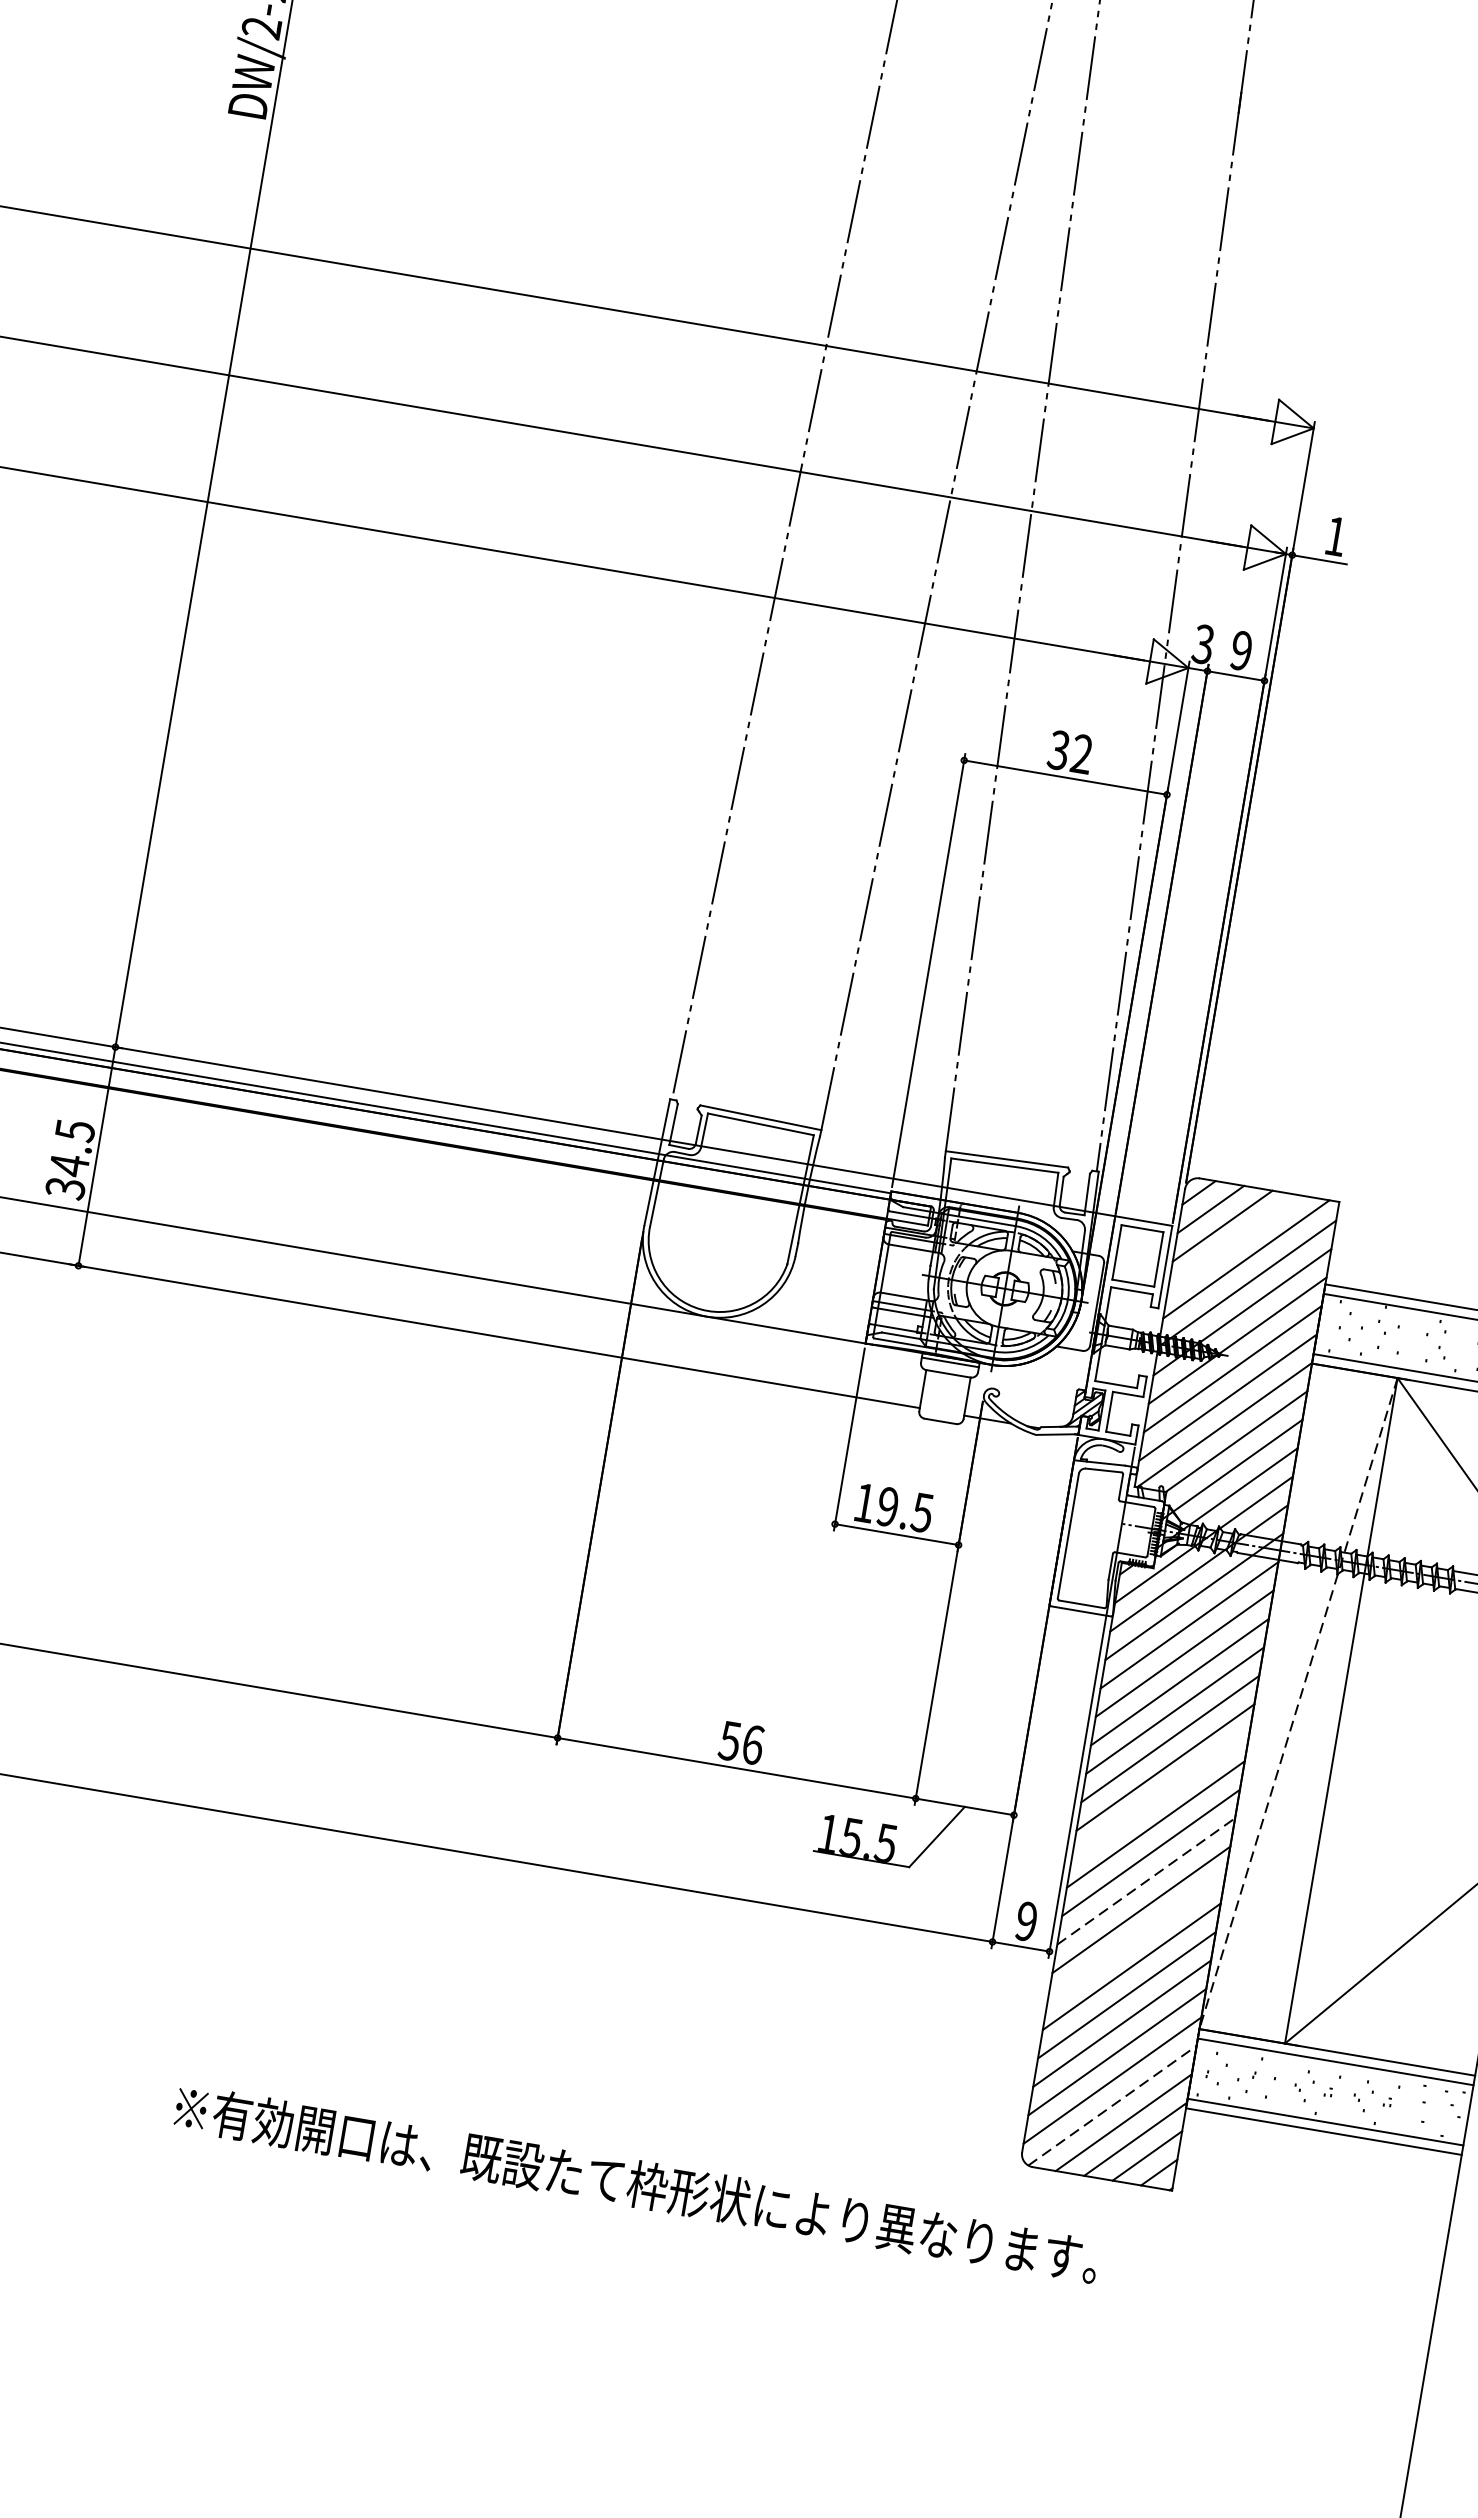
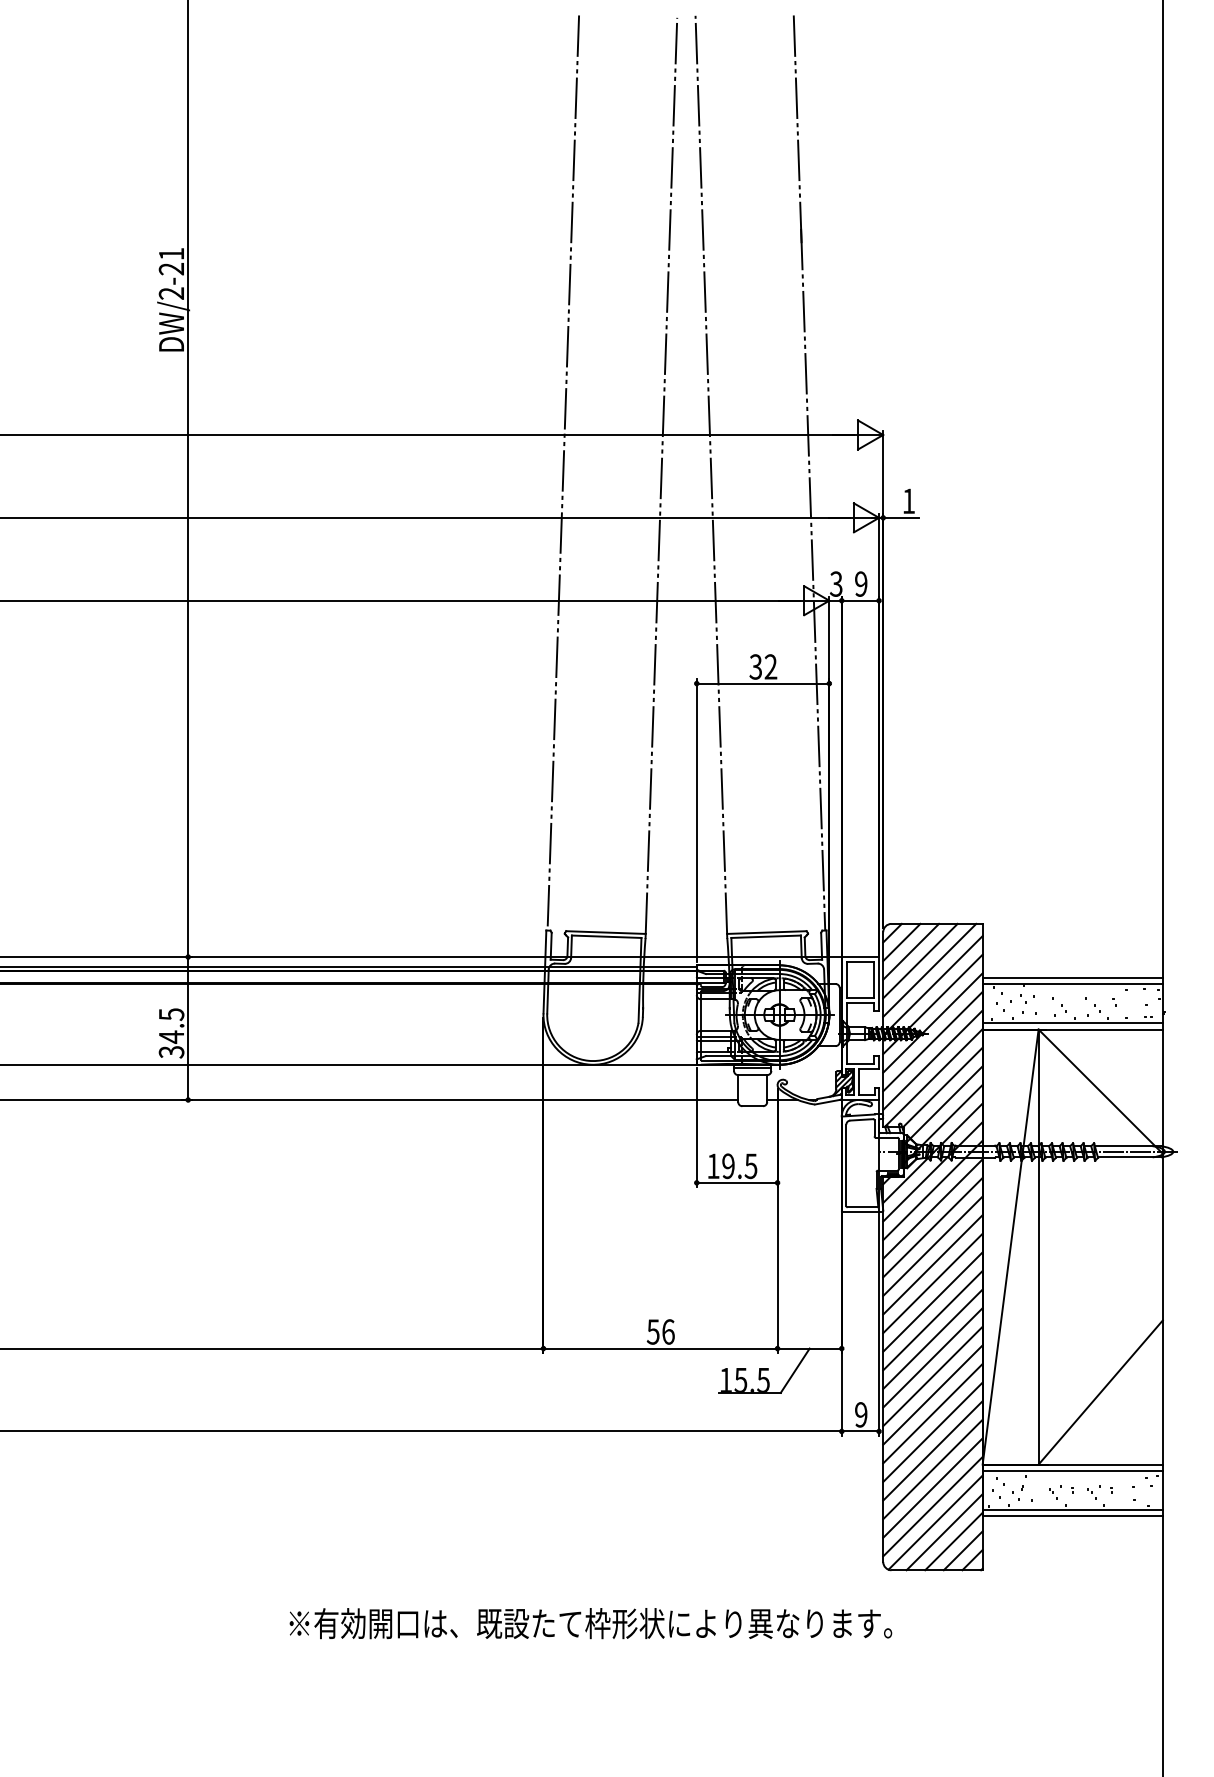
line: (1234, 1241) -> (920, 960), added
line: (1298, 1704) -> (1010, 1247), dashed -> solid
line: (1160, 1795) -> (932, 1320), added
line: (1147, 1881) -> (933, 1376), dashed -> solid
line: (1135, 1937) -> (932, 1413), added
line: (1112, 2105) -> (935, 1522), dashed -> solid
text: (636, 2183) -> (590, 1623), moved

